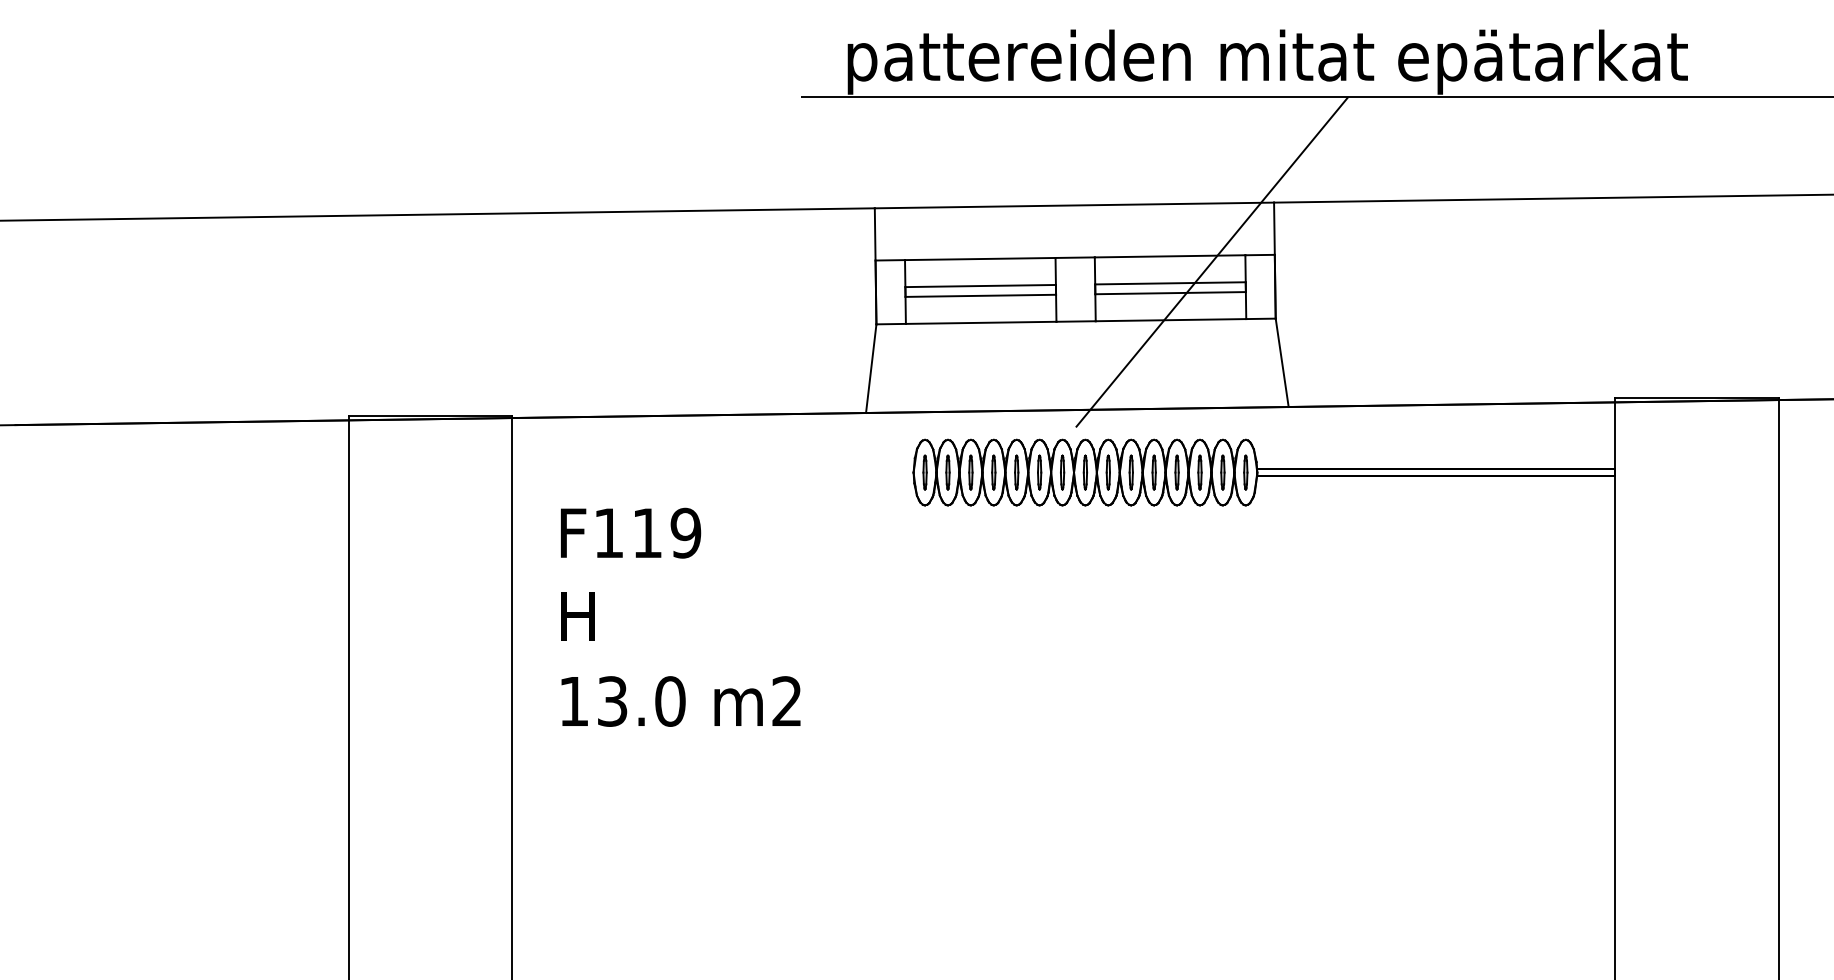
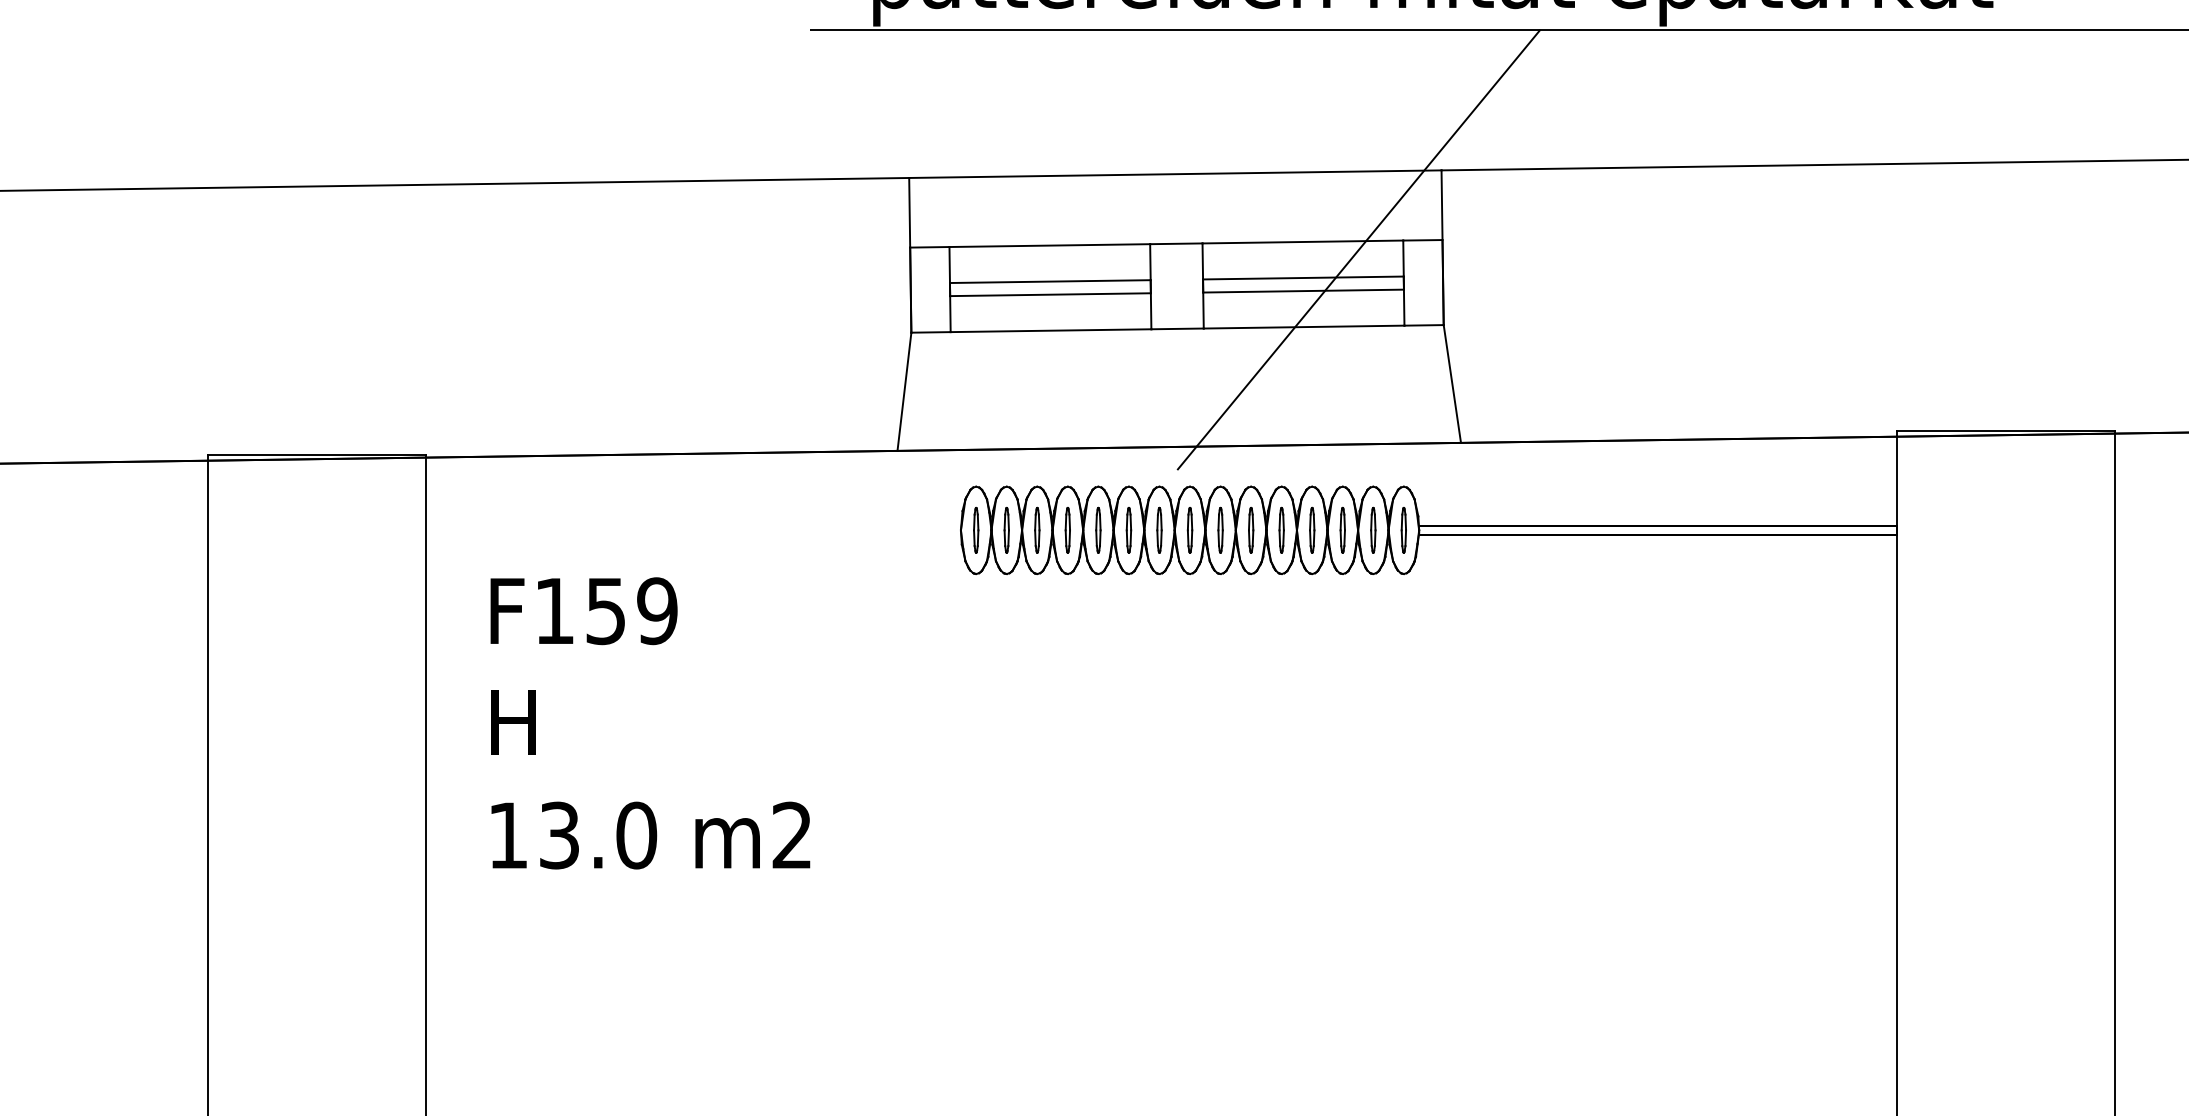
text: (647, 533) -> (606, 611), F119 -> F159

